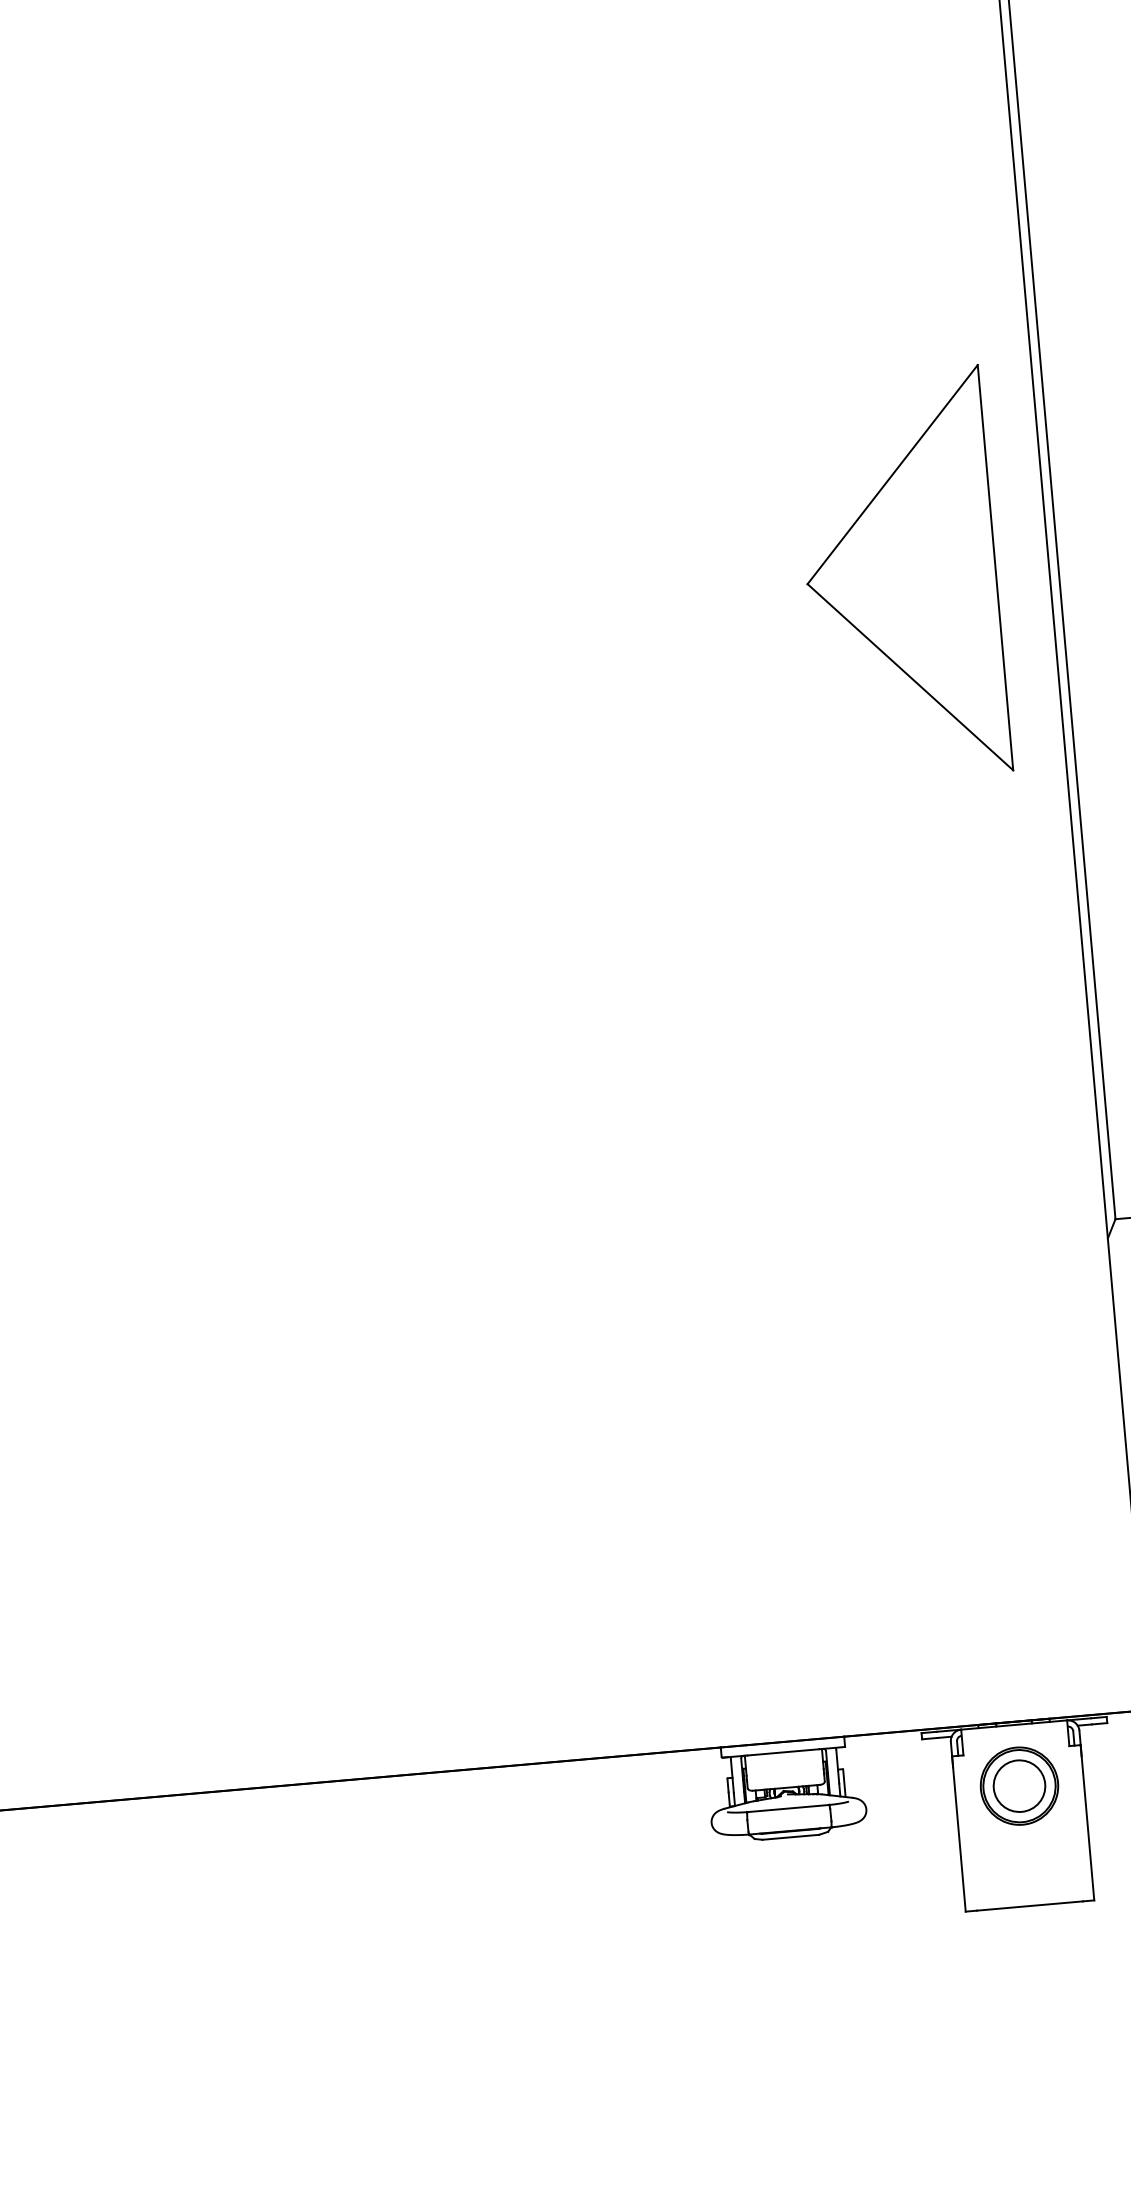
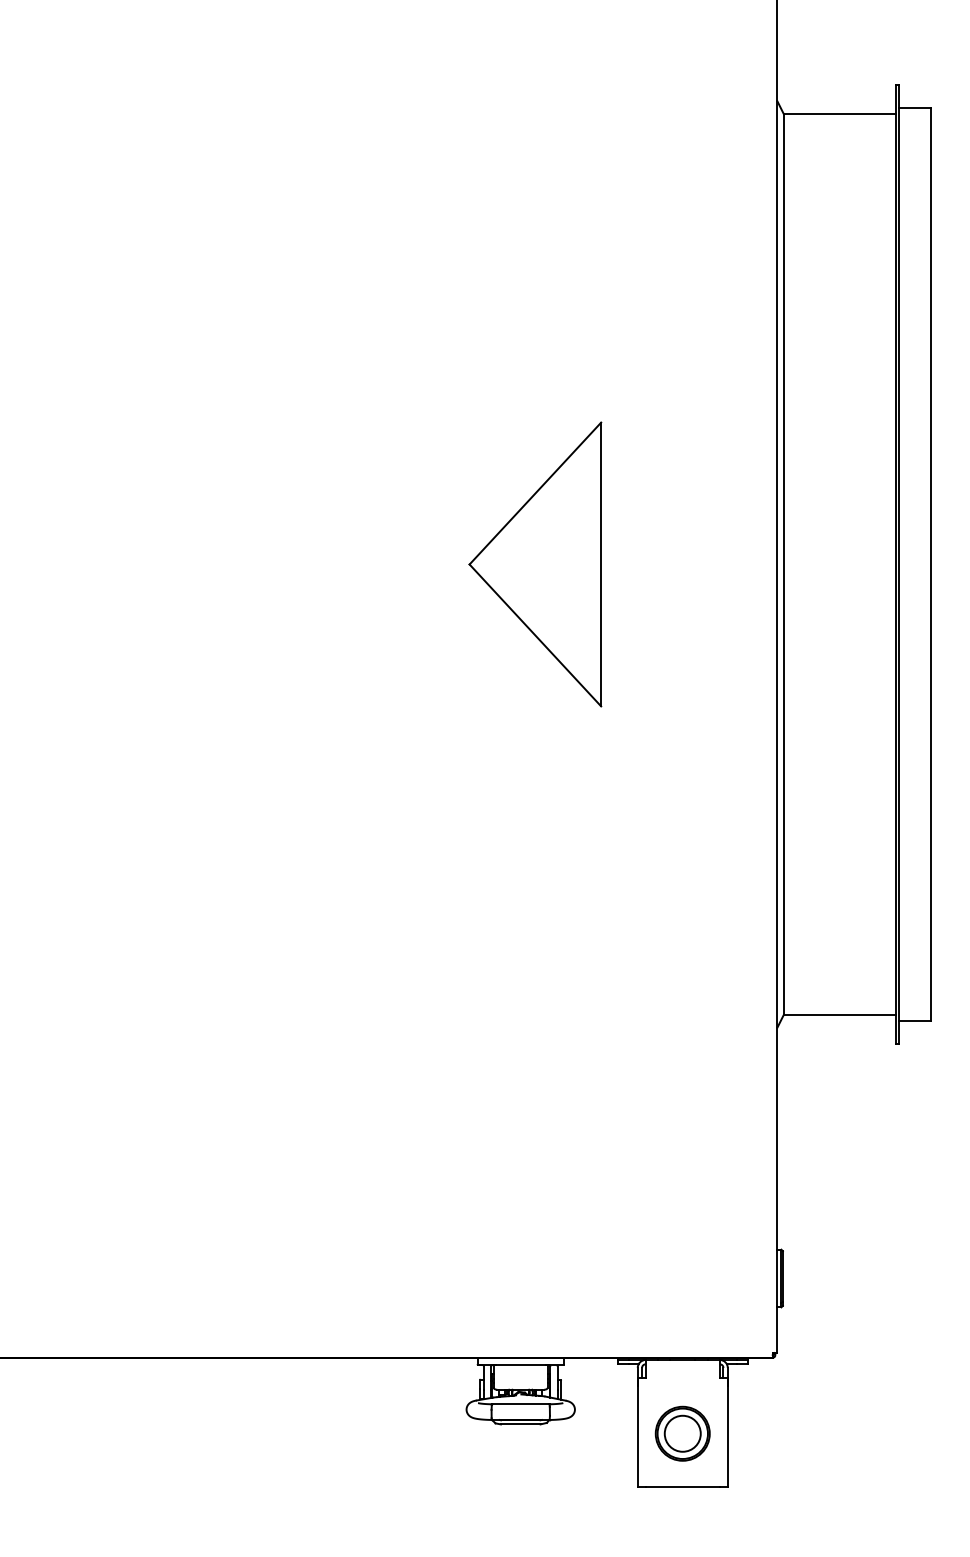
part: (901, 575) -> (535, 564), moved
part: (1019, 1785) -> (682, 1433), moved

